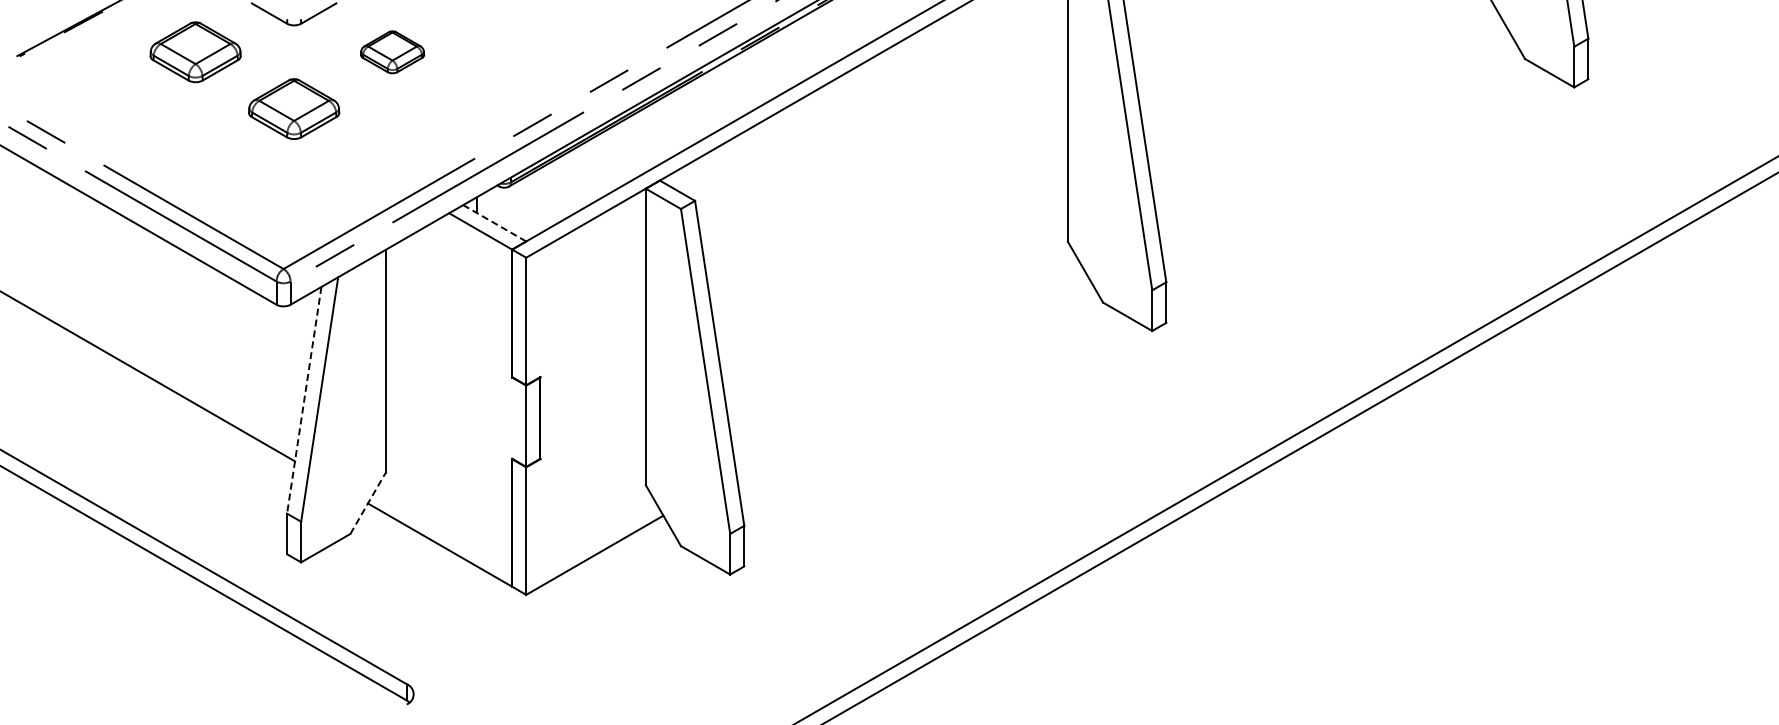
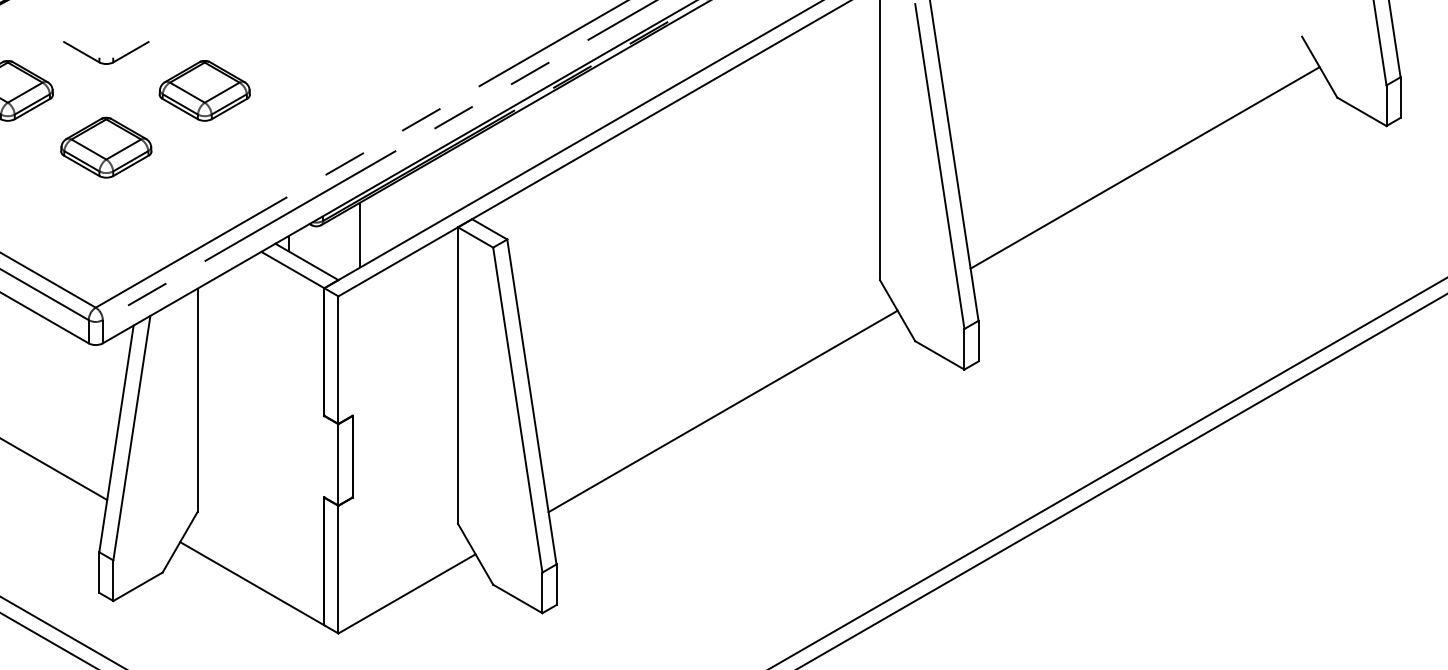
part: (392, 52) -> (204, 91), size x1.43
line: (1332, 129) -> (1144, 168), added
line: (547, 196) -> (359, 235), added
line: (494, 223) -> (306, 262), dashed -> solid
line: (910, 372) -> (722, 411), added
line: (304, 400) -> (116, 439), dashed -> solid
line: (368, 503) -> (180, 542), dashed -> solid

